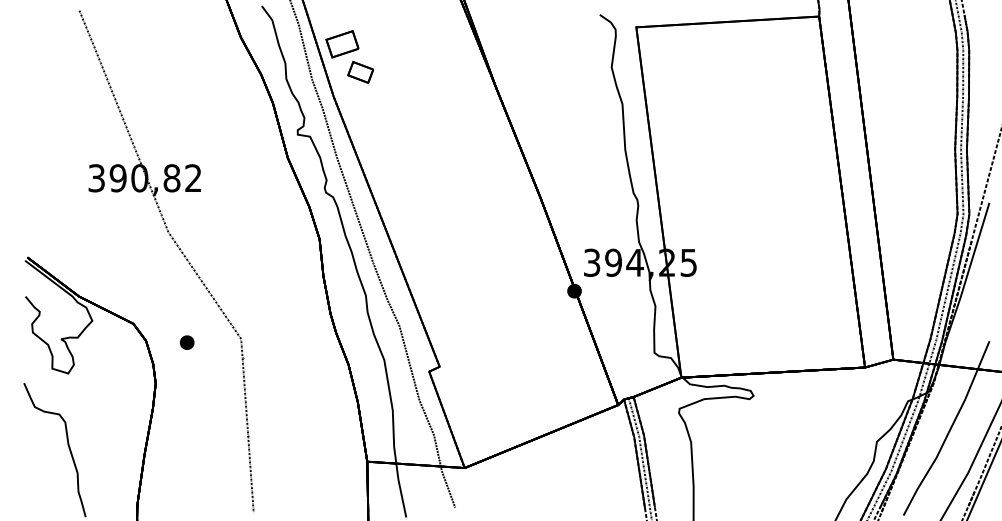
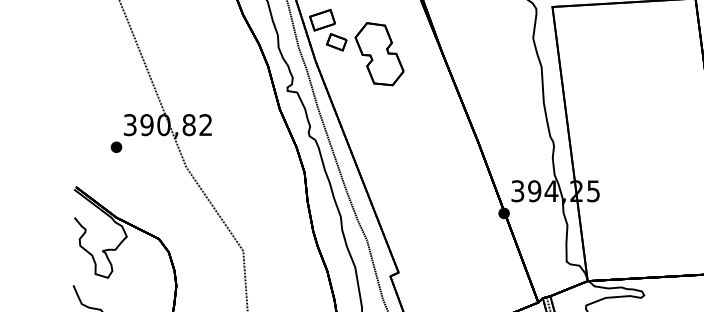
part: (414, 87) -> (378, 54), added
part: (187, 342) -> (116, 147), moved

